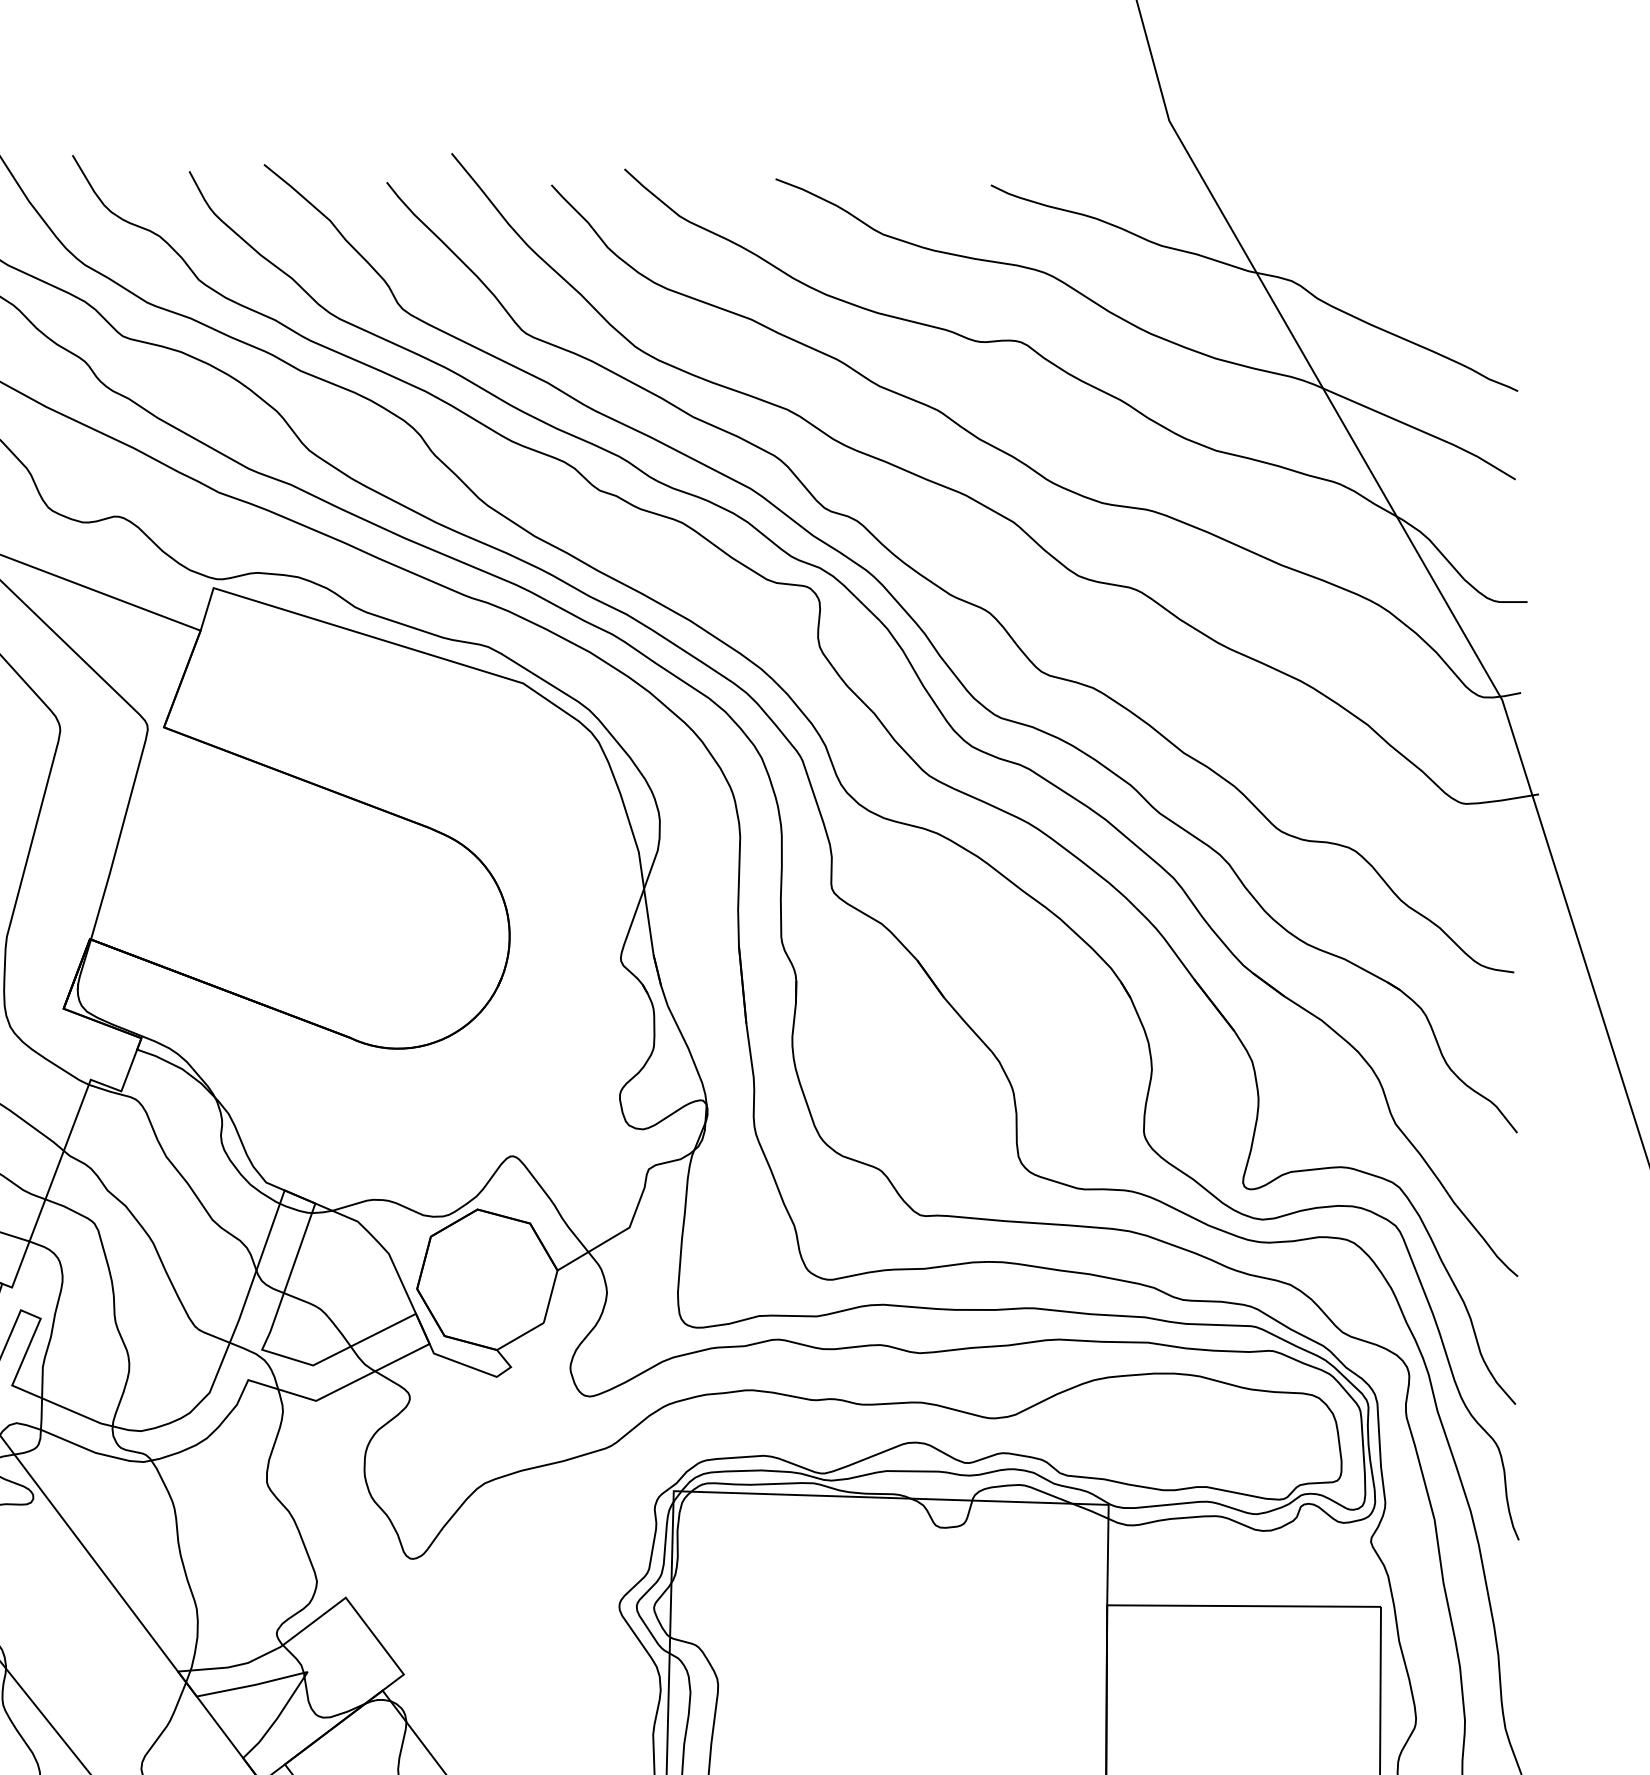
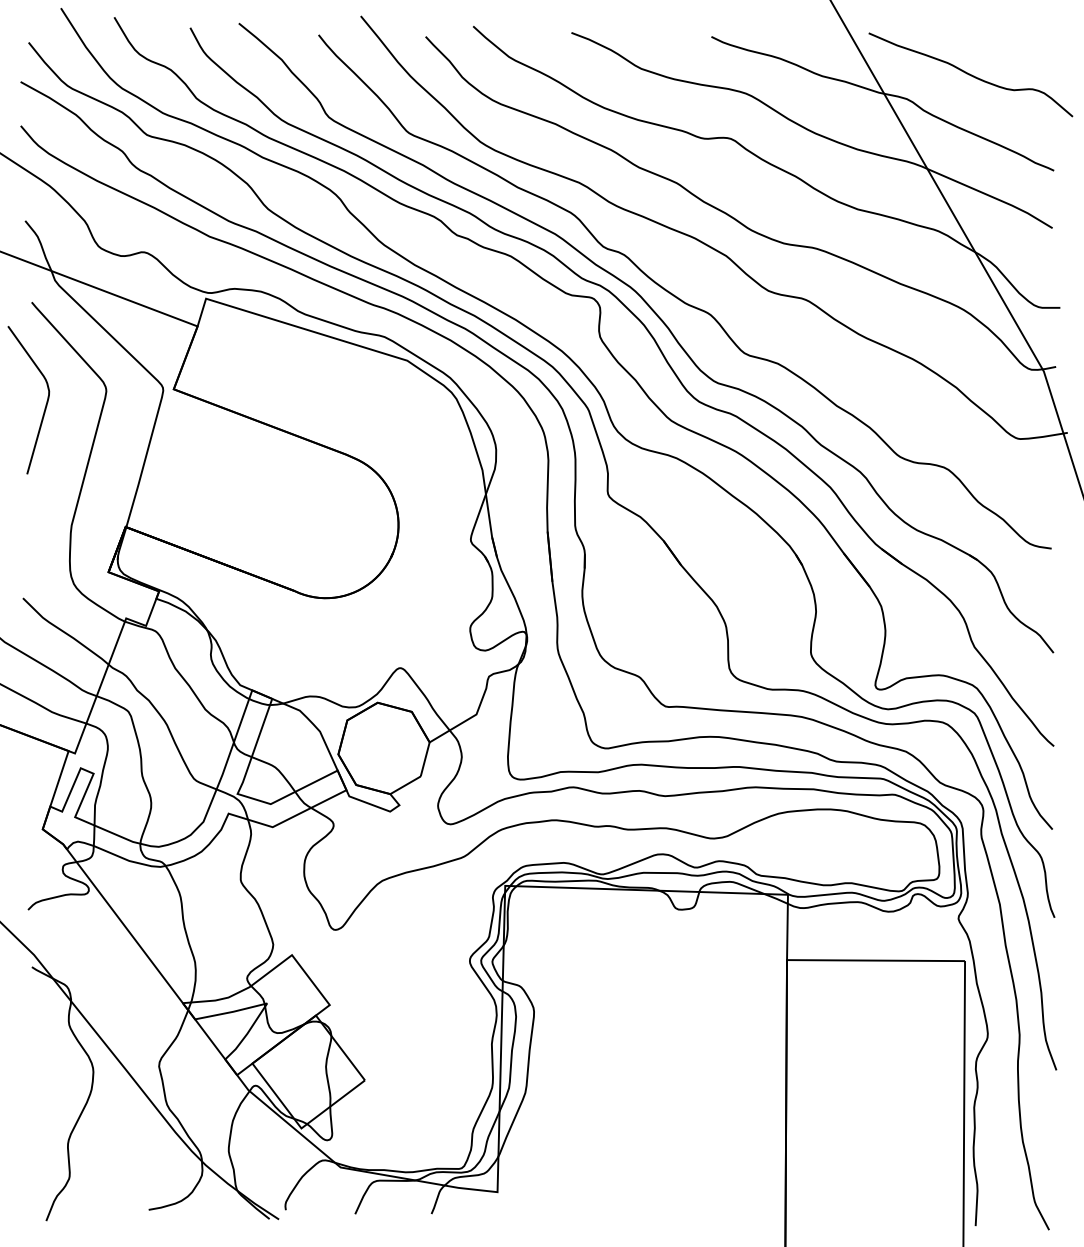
curve: (1389, 243) -> (970, 74), added

